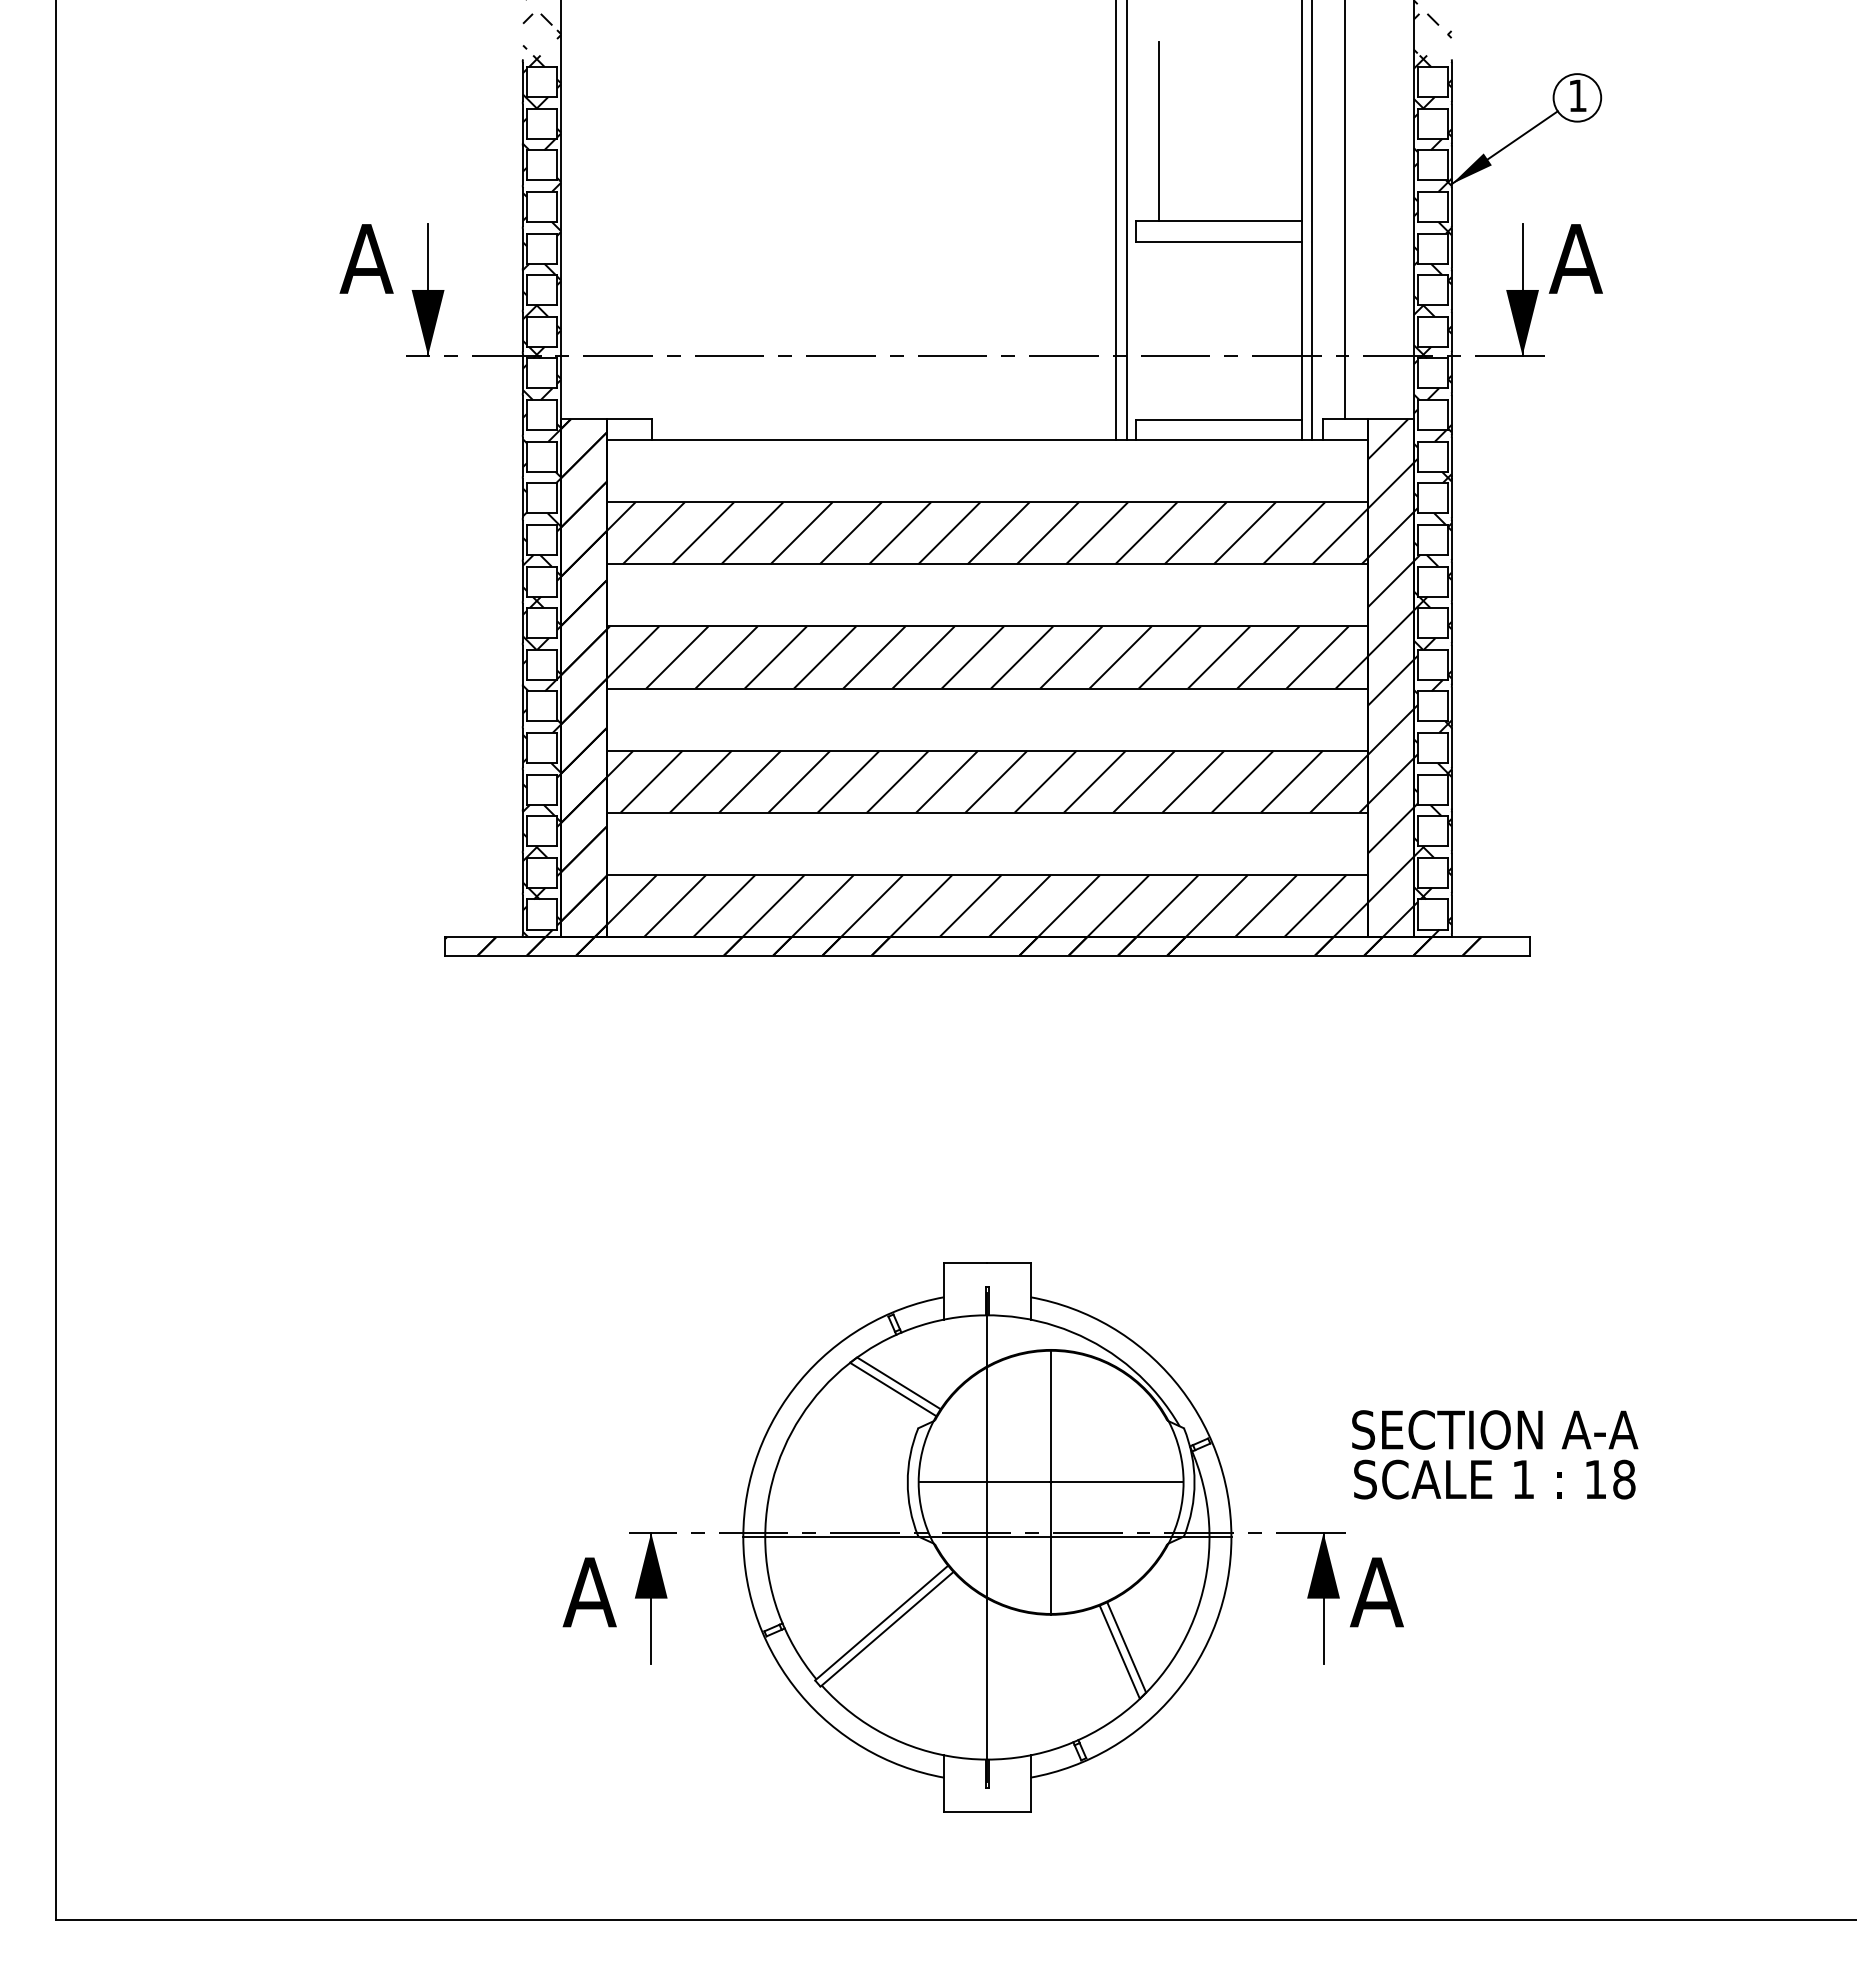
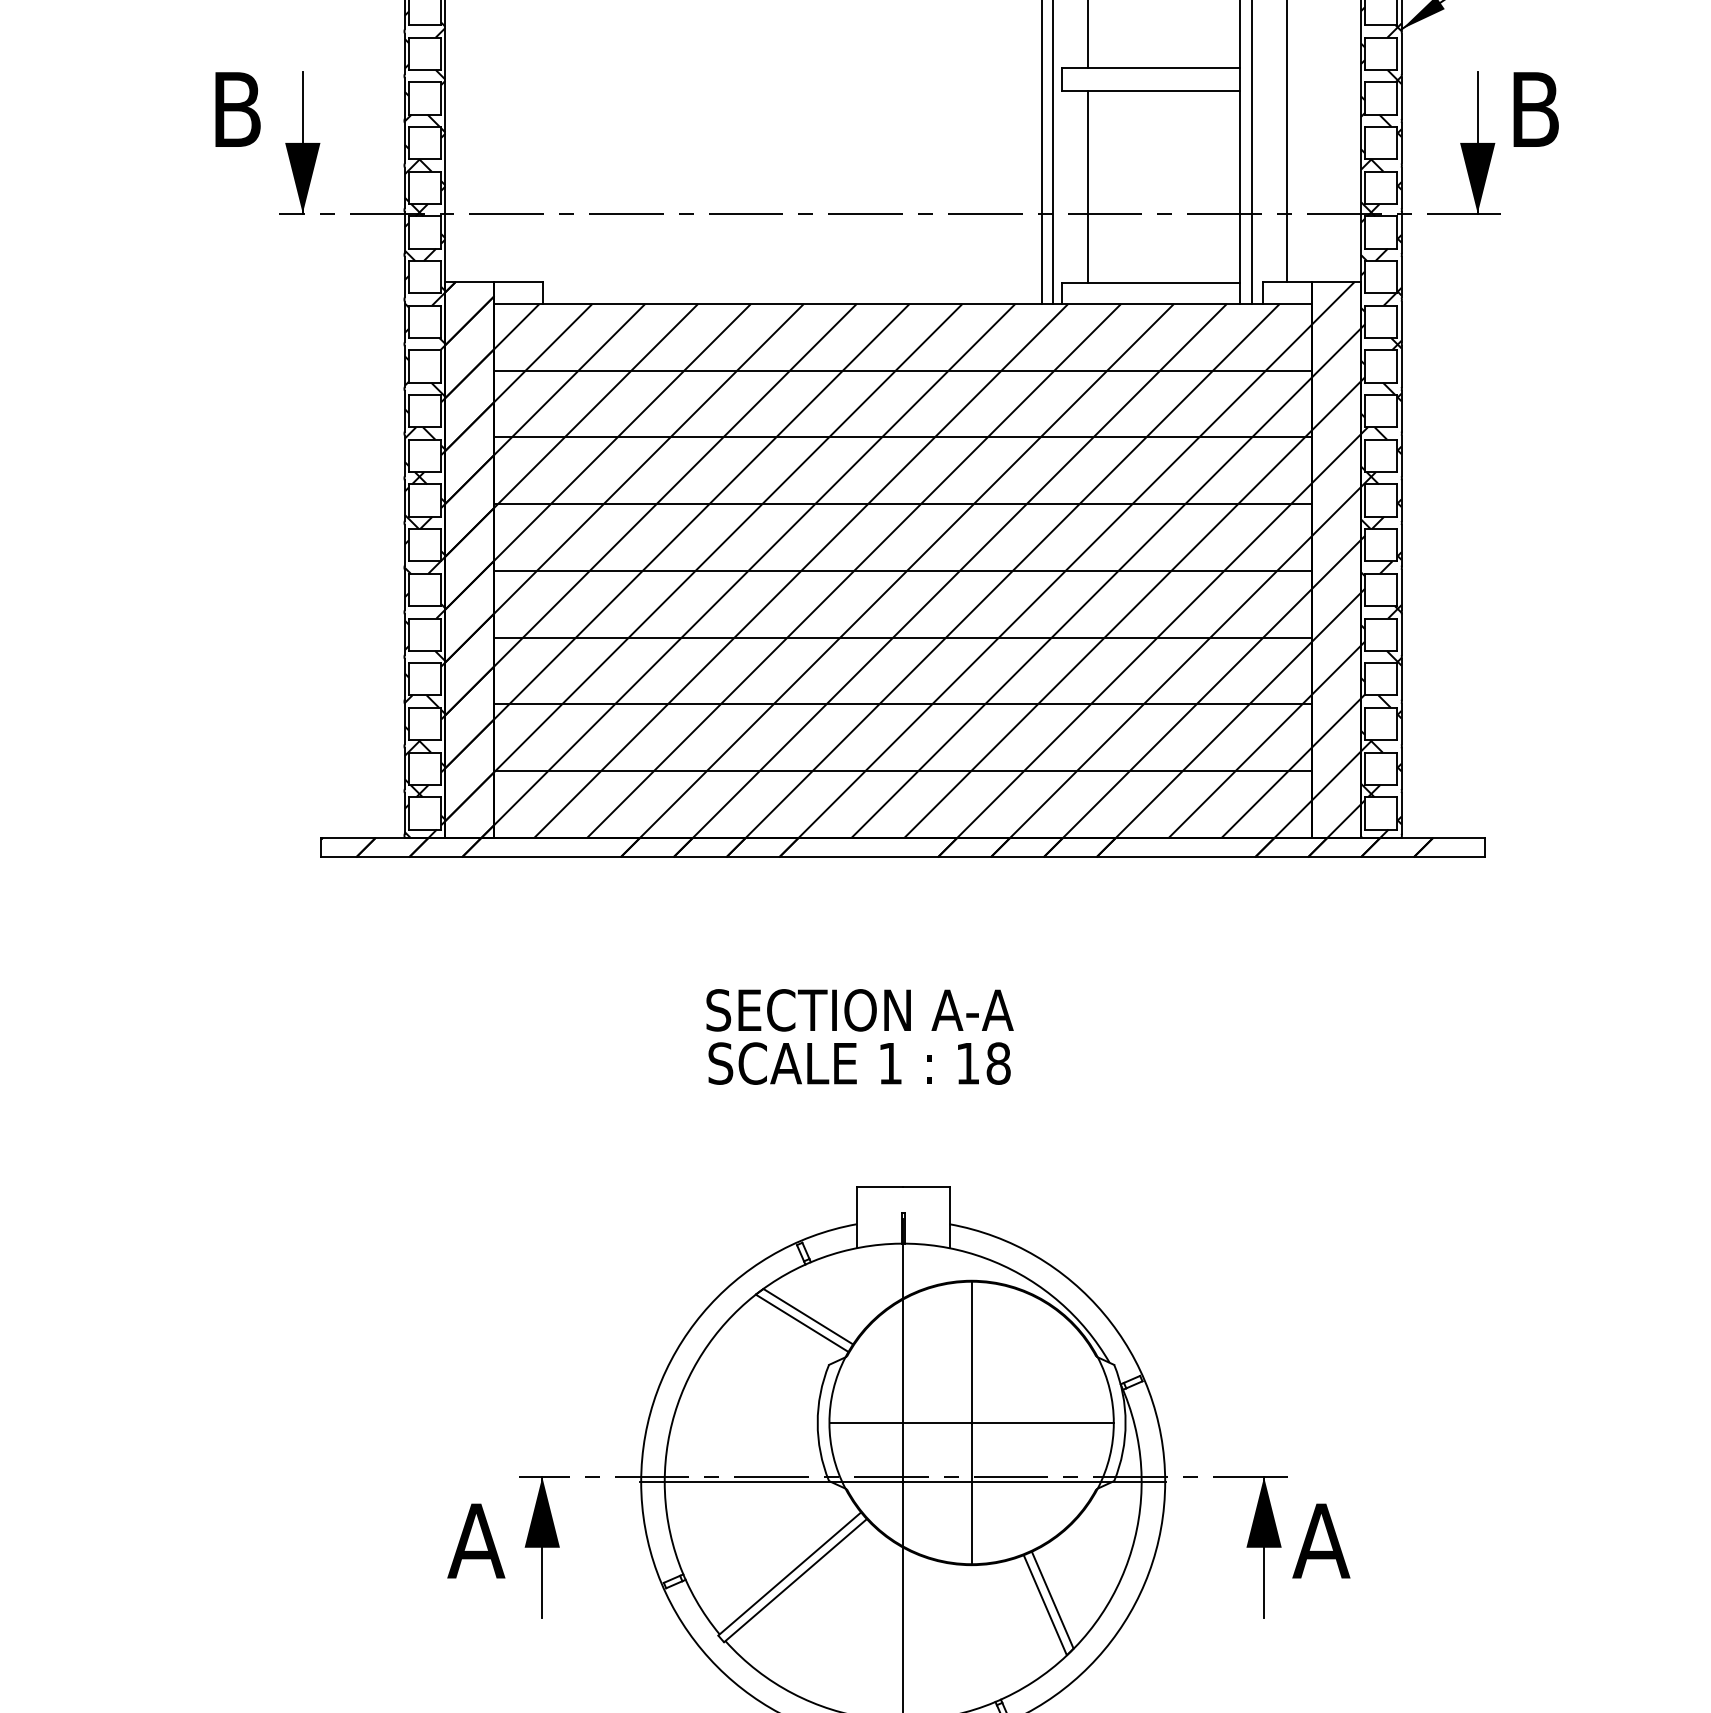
text: (366, 258) -> (236, 109), A -> B
text: (1575, 258) -> (1534, 109), A -> B
line: (1159, 330) -> (1087, 186), added
hatch: (987, 470) -> (903, 336), added
hatch: (987, 595) -> (903, 470), added
hatch: (987, 719) -> (903, 604), added
hatch: (987, 843) -> (903, 737), added
text: (1495, 1454) -> (860, 1036), moved

